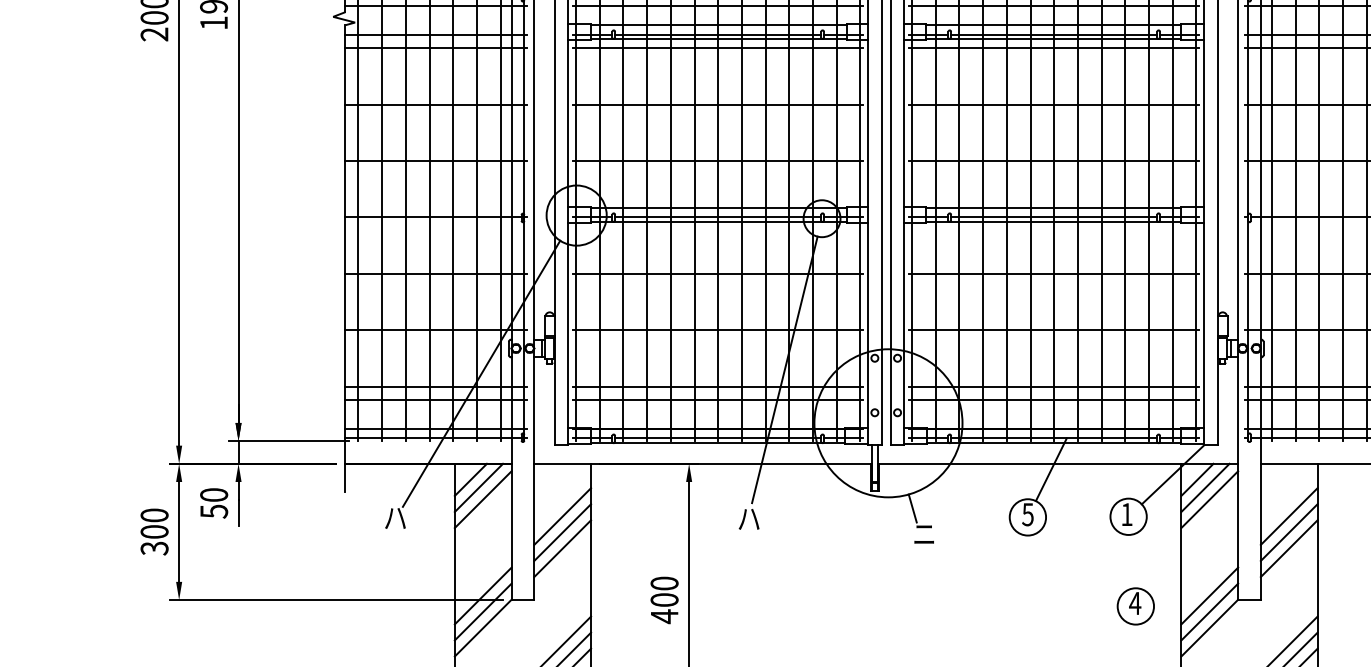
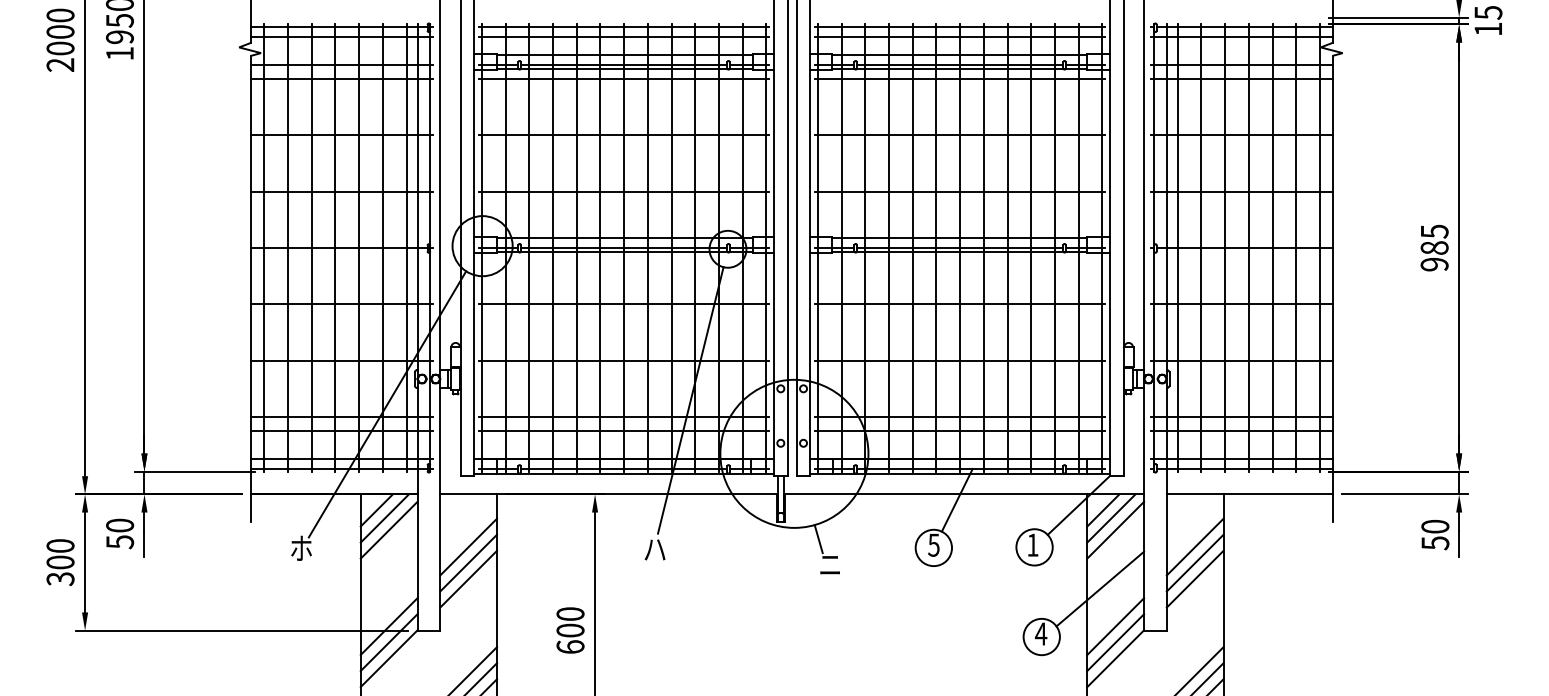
text: (395, 516) -> (301, 547), ハ -> ホ
line: (1194, 557) -> (1100, 588), added
text: (664, 615) -> (570, 646), 400 -> 600

